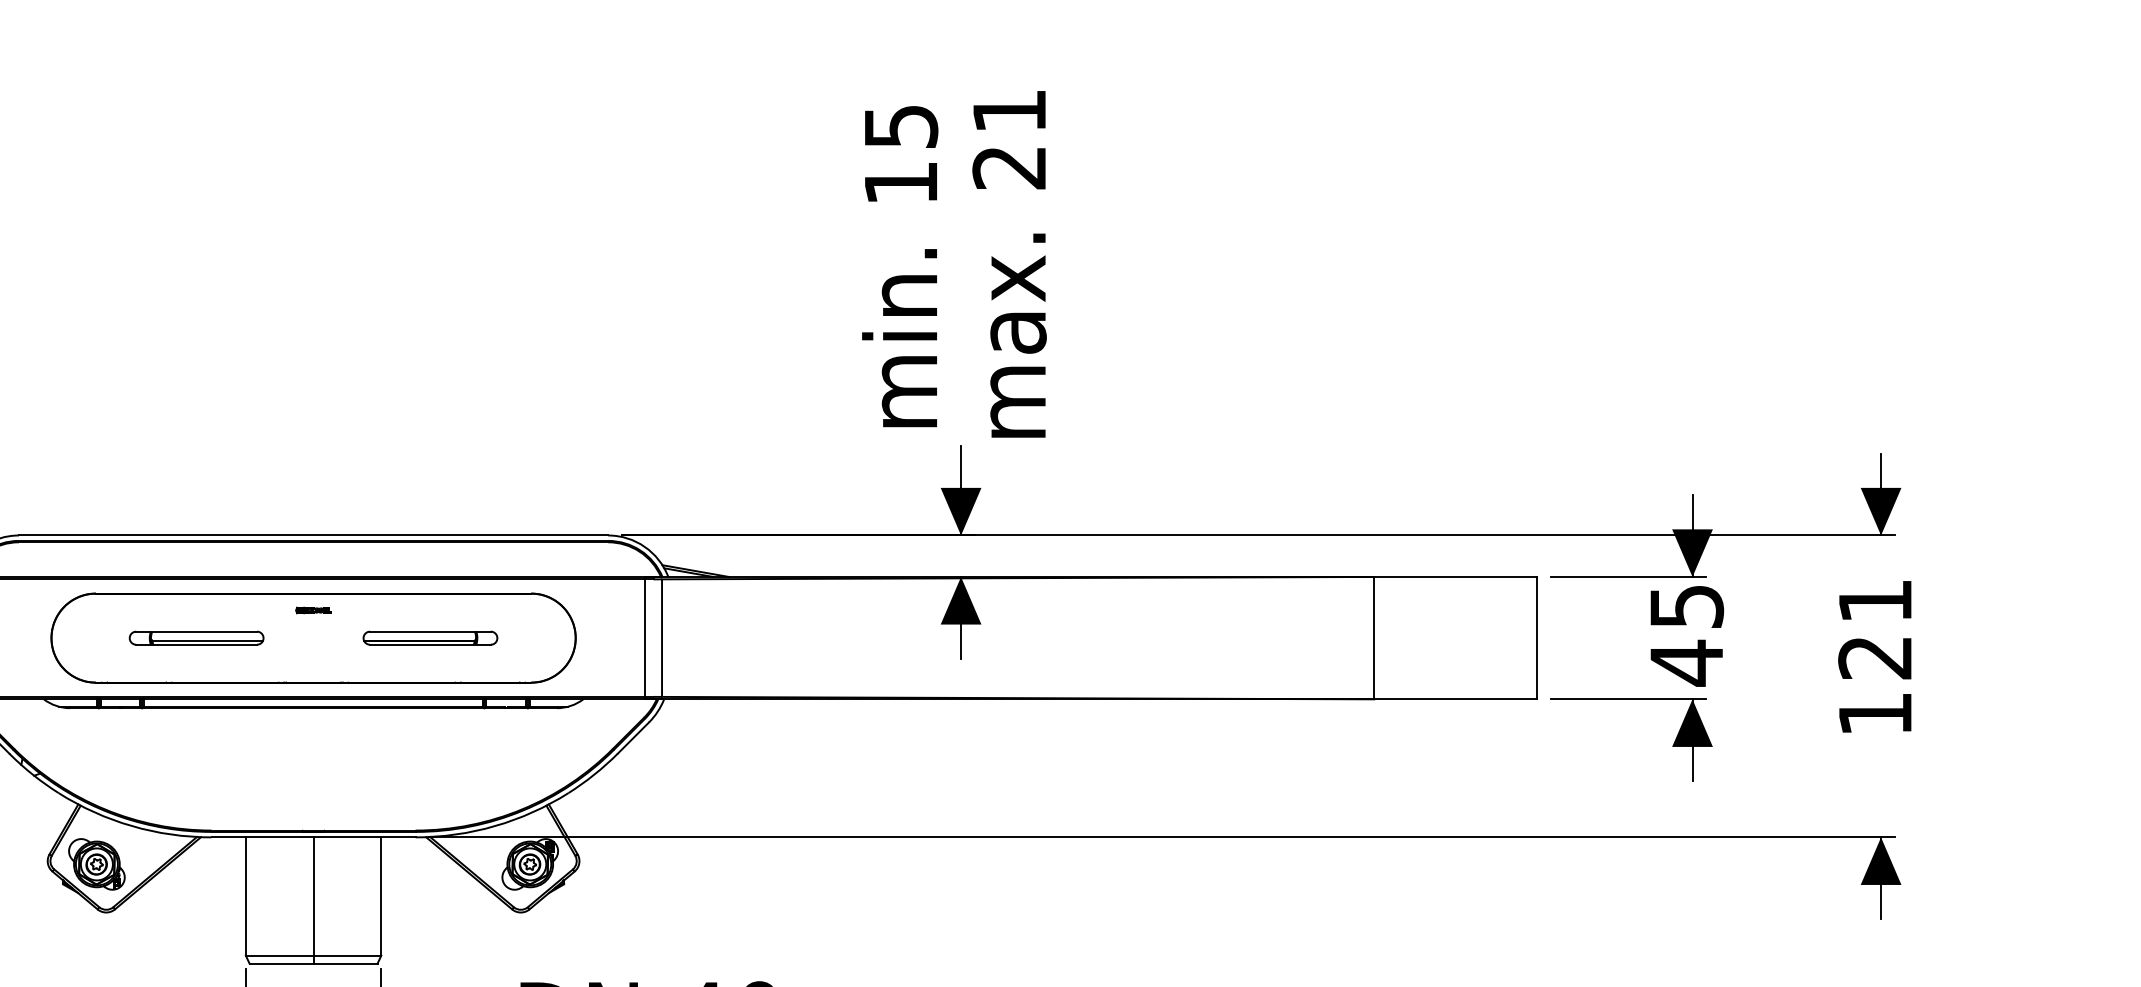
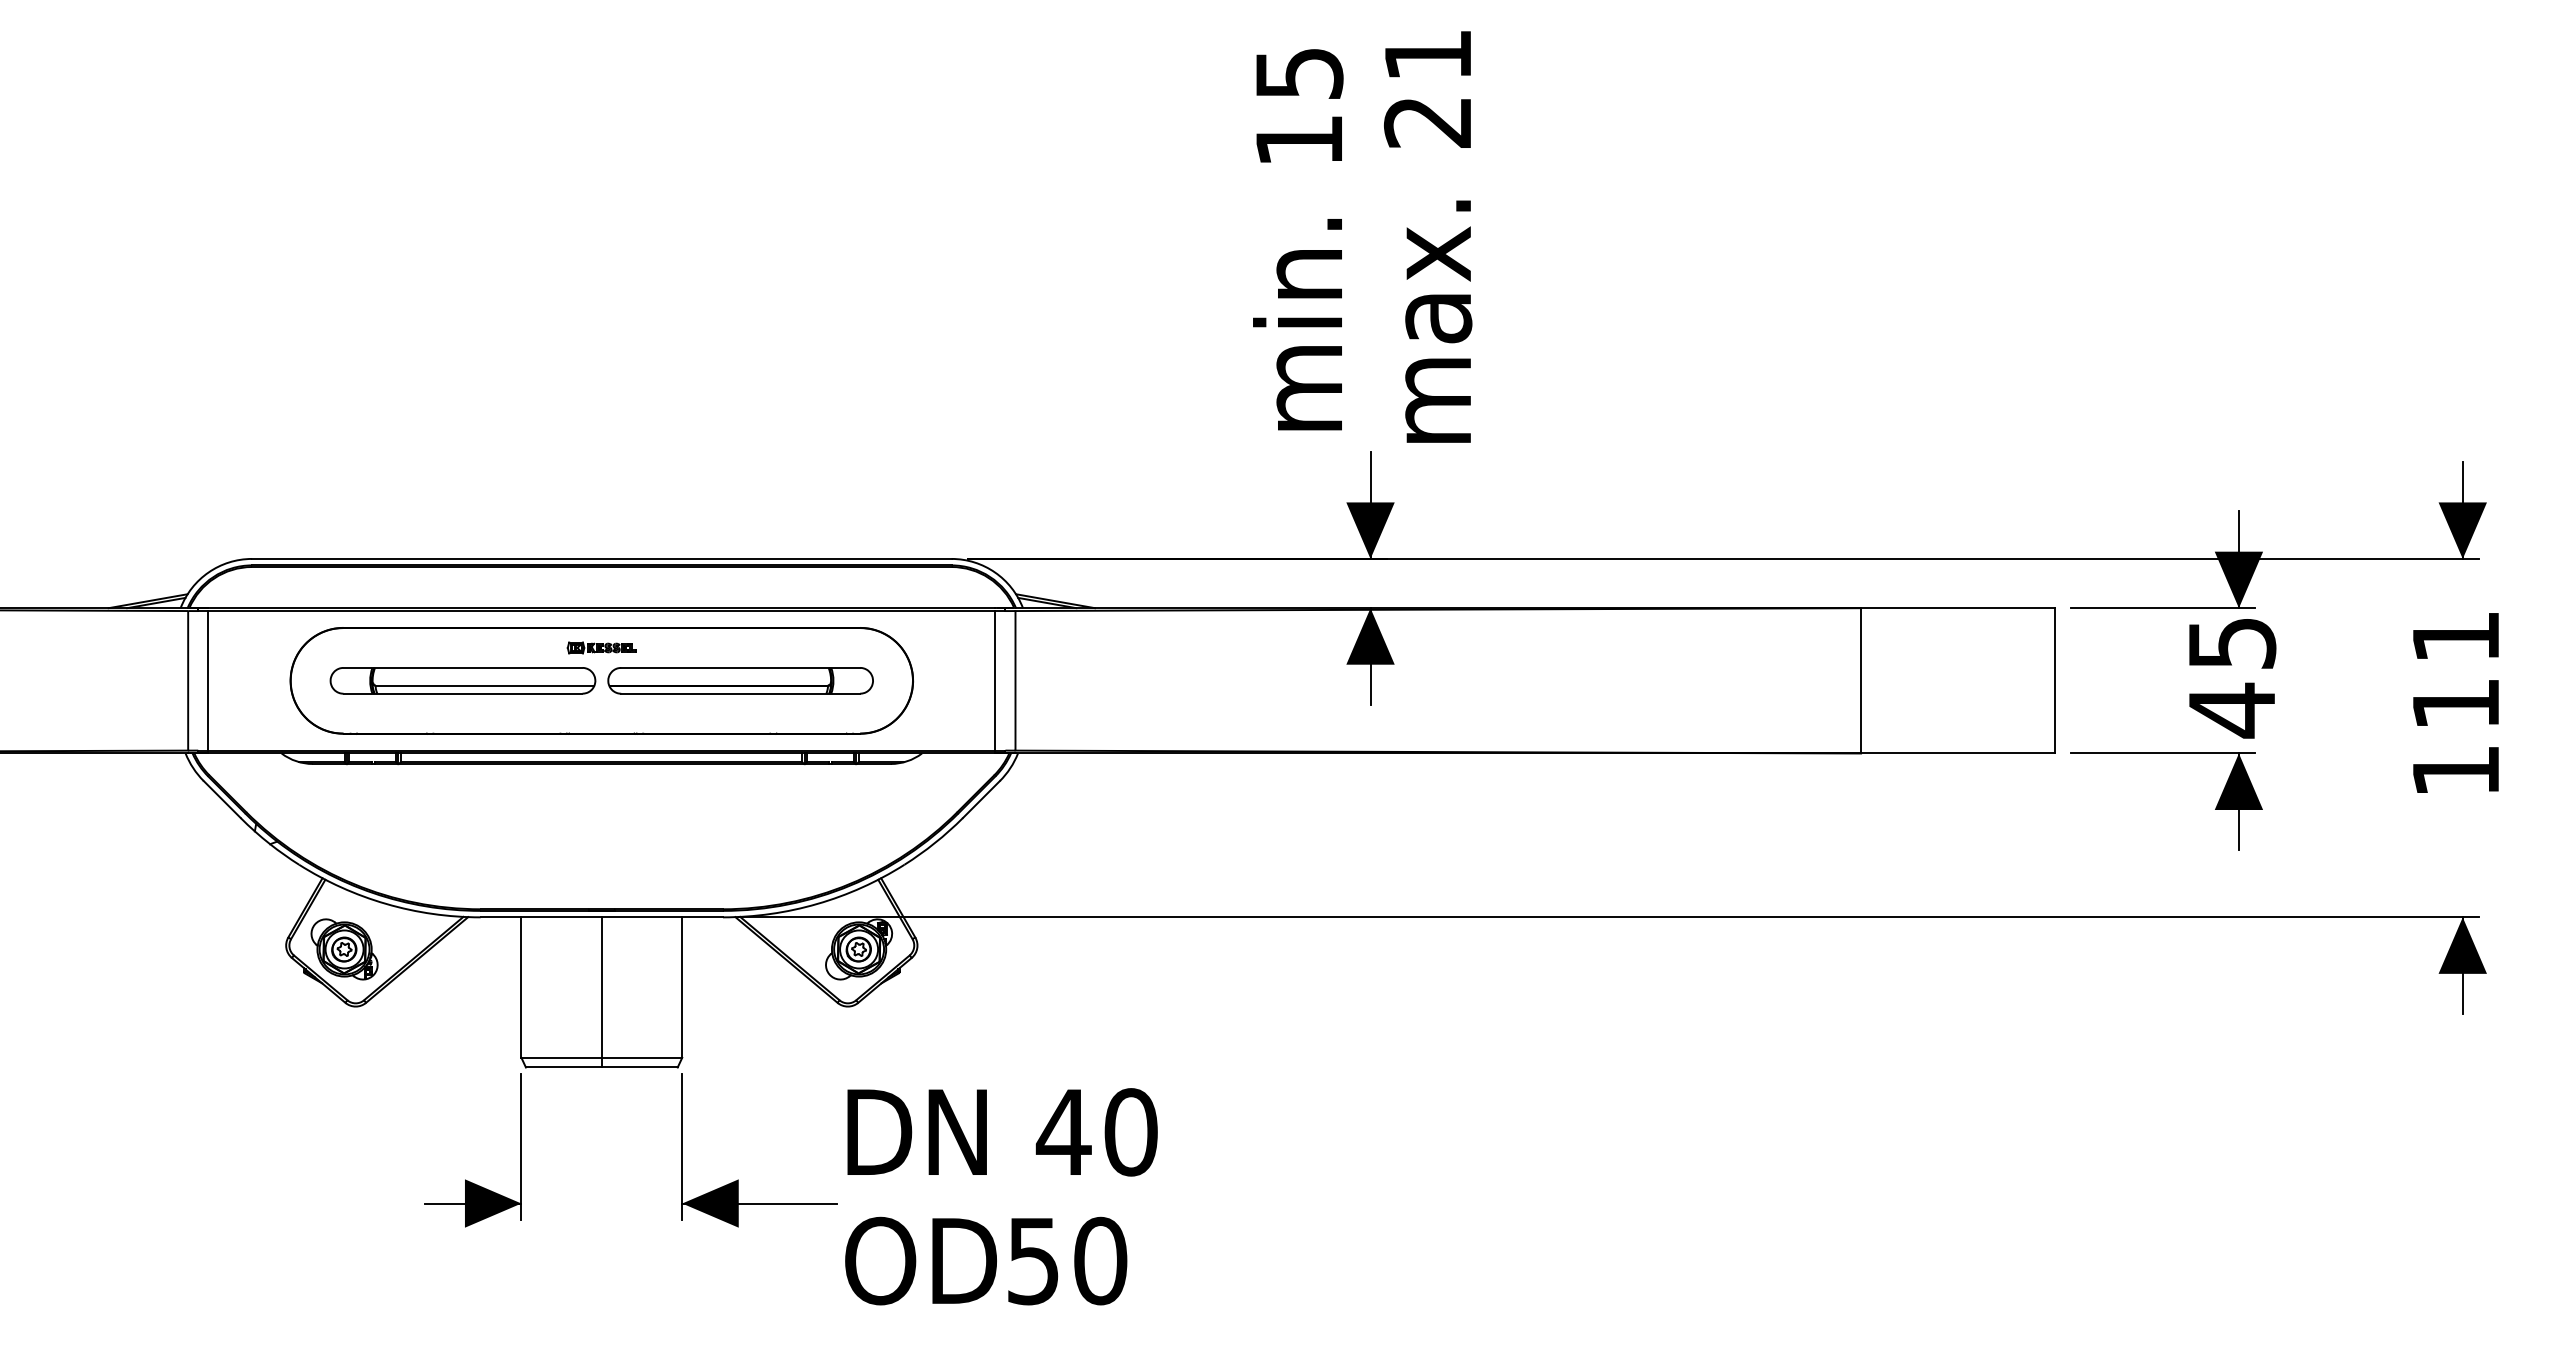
part: (313, 610) -> (601, 647), size x1.67
part: (196, 637) -> (462, 680), size x1.67
part: (430, 637) -> (740, 680), size x1.67
text: (1874, 658) -> (2454, 704), 121 -> 111

